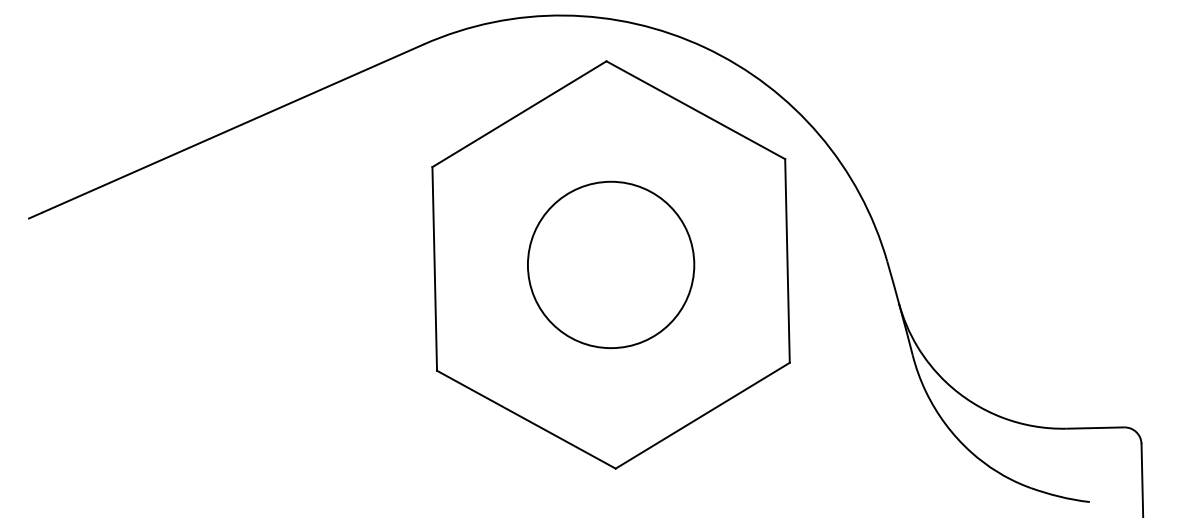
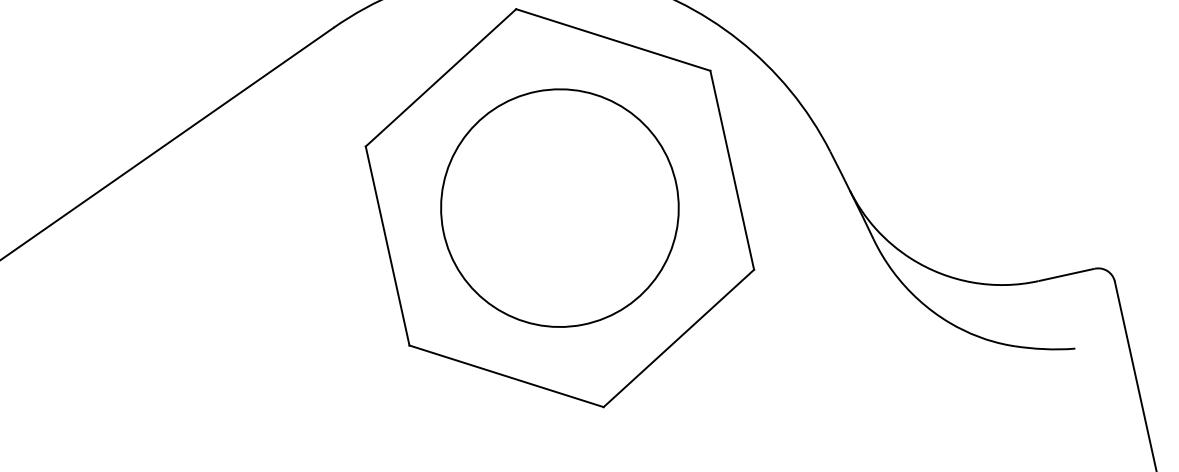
circle: (610, 264) -> (559, 207), size x1.43

